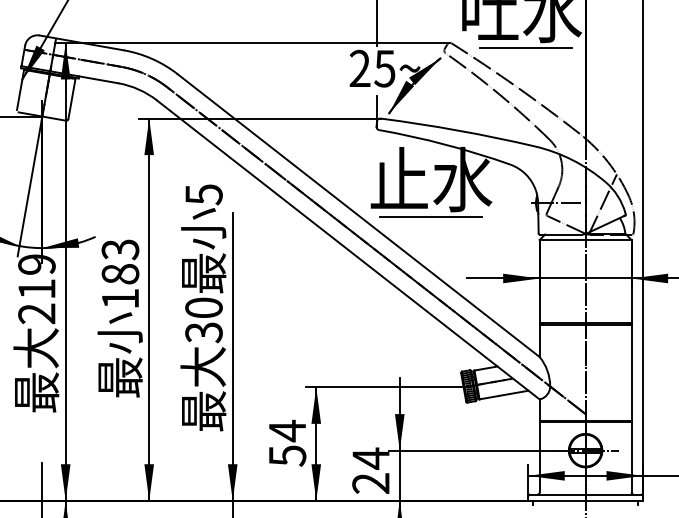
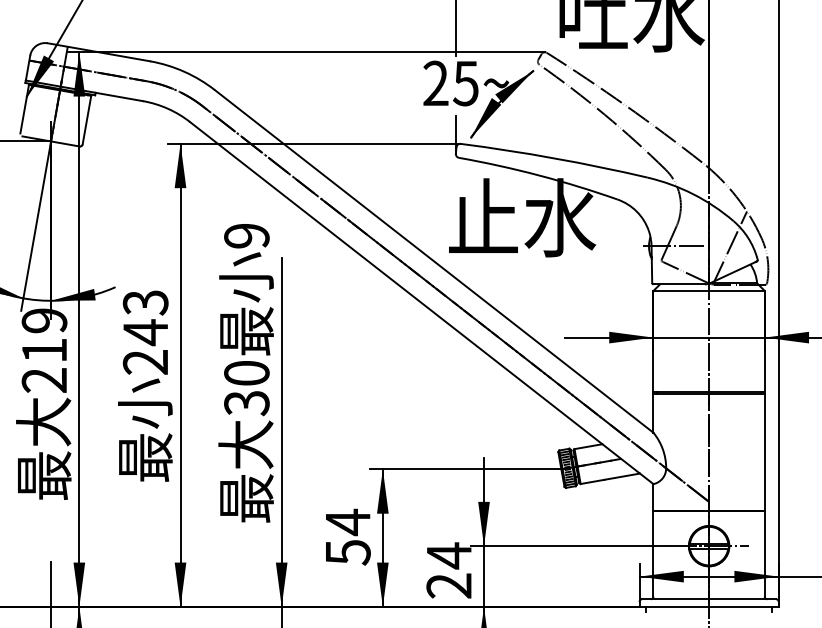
line: (525, 48) -> (636, 58), removed
text: (203, 195) -> (246, 236), 5 -> 9
line: (430, 217) -> (521, 263), removed
text: (120, 285) -> (145, 346), 183 -> 243

